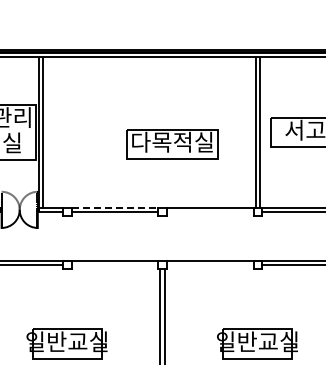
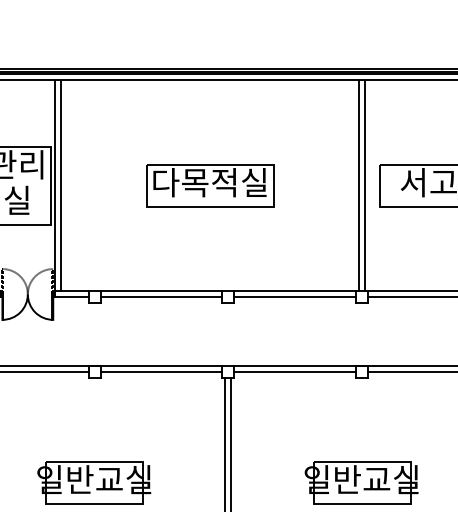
part: (172, 144) -> (210, 185), moved
line: (115, 207) -> (162, 291), dashed -> solid
line: (209, 212) -> (294, 298), added
line: (114, 264) -> (160, 371), added
line: (209, 264) -> (294, 371), added

